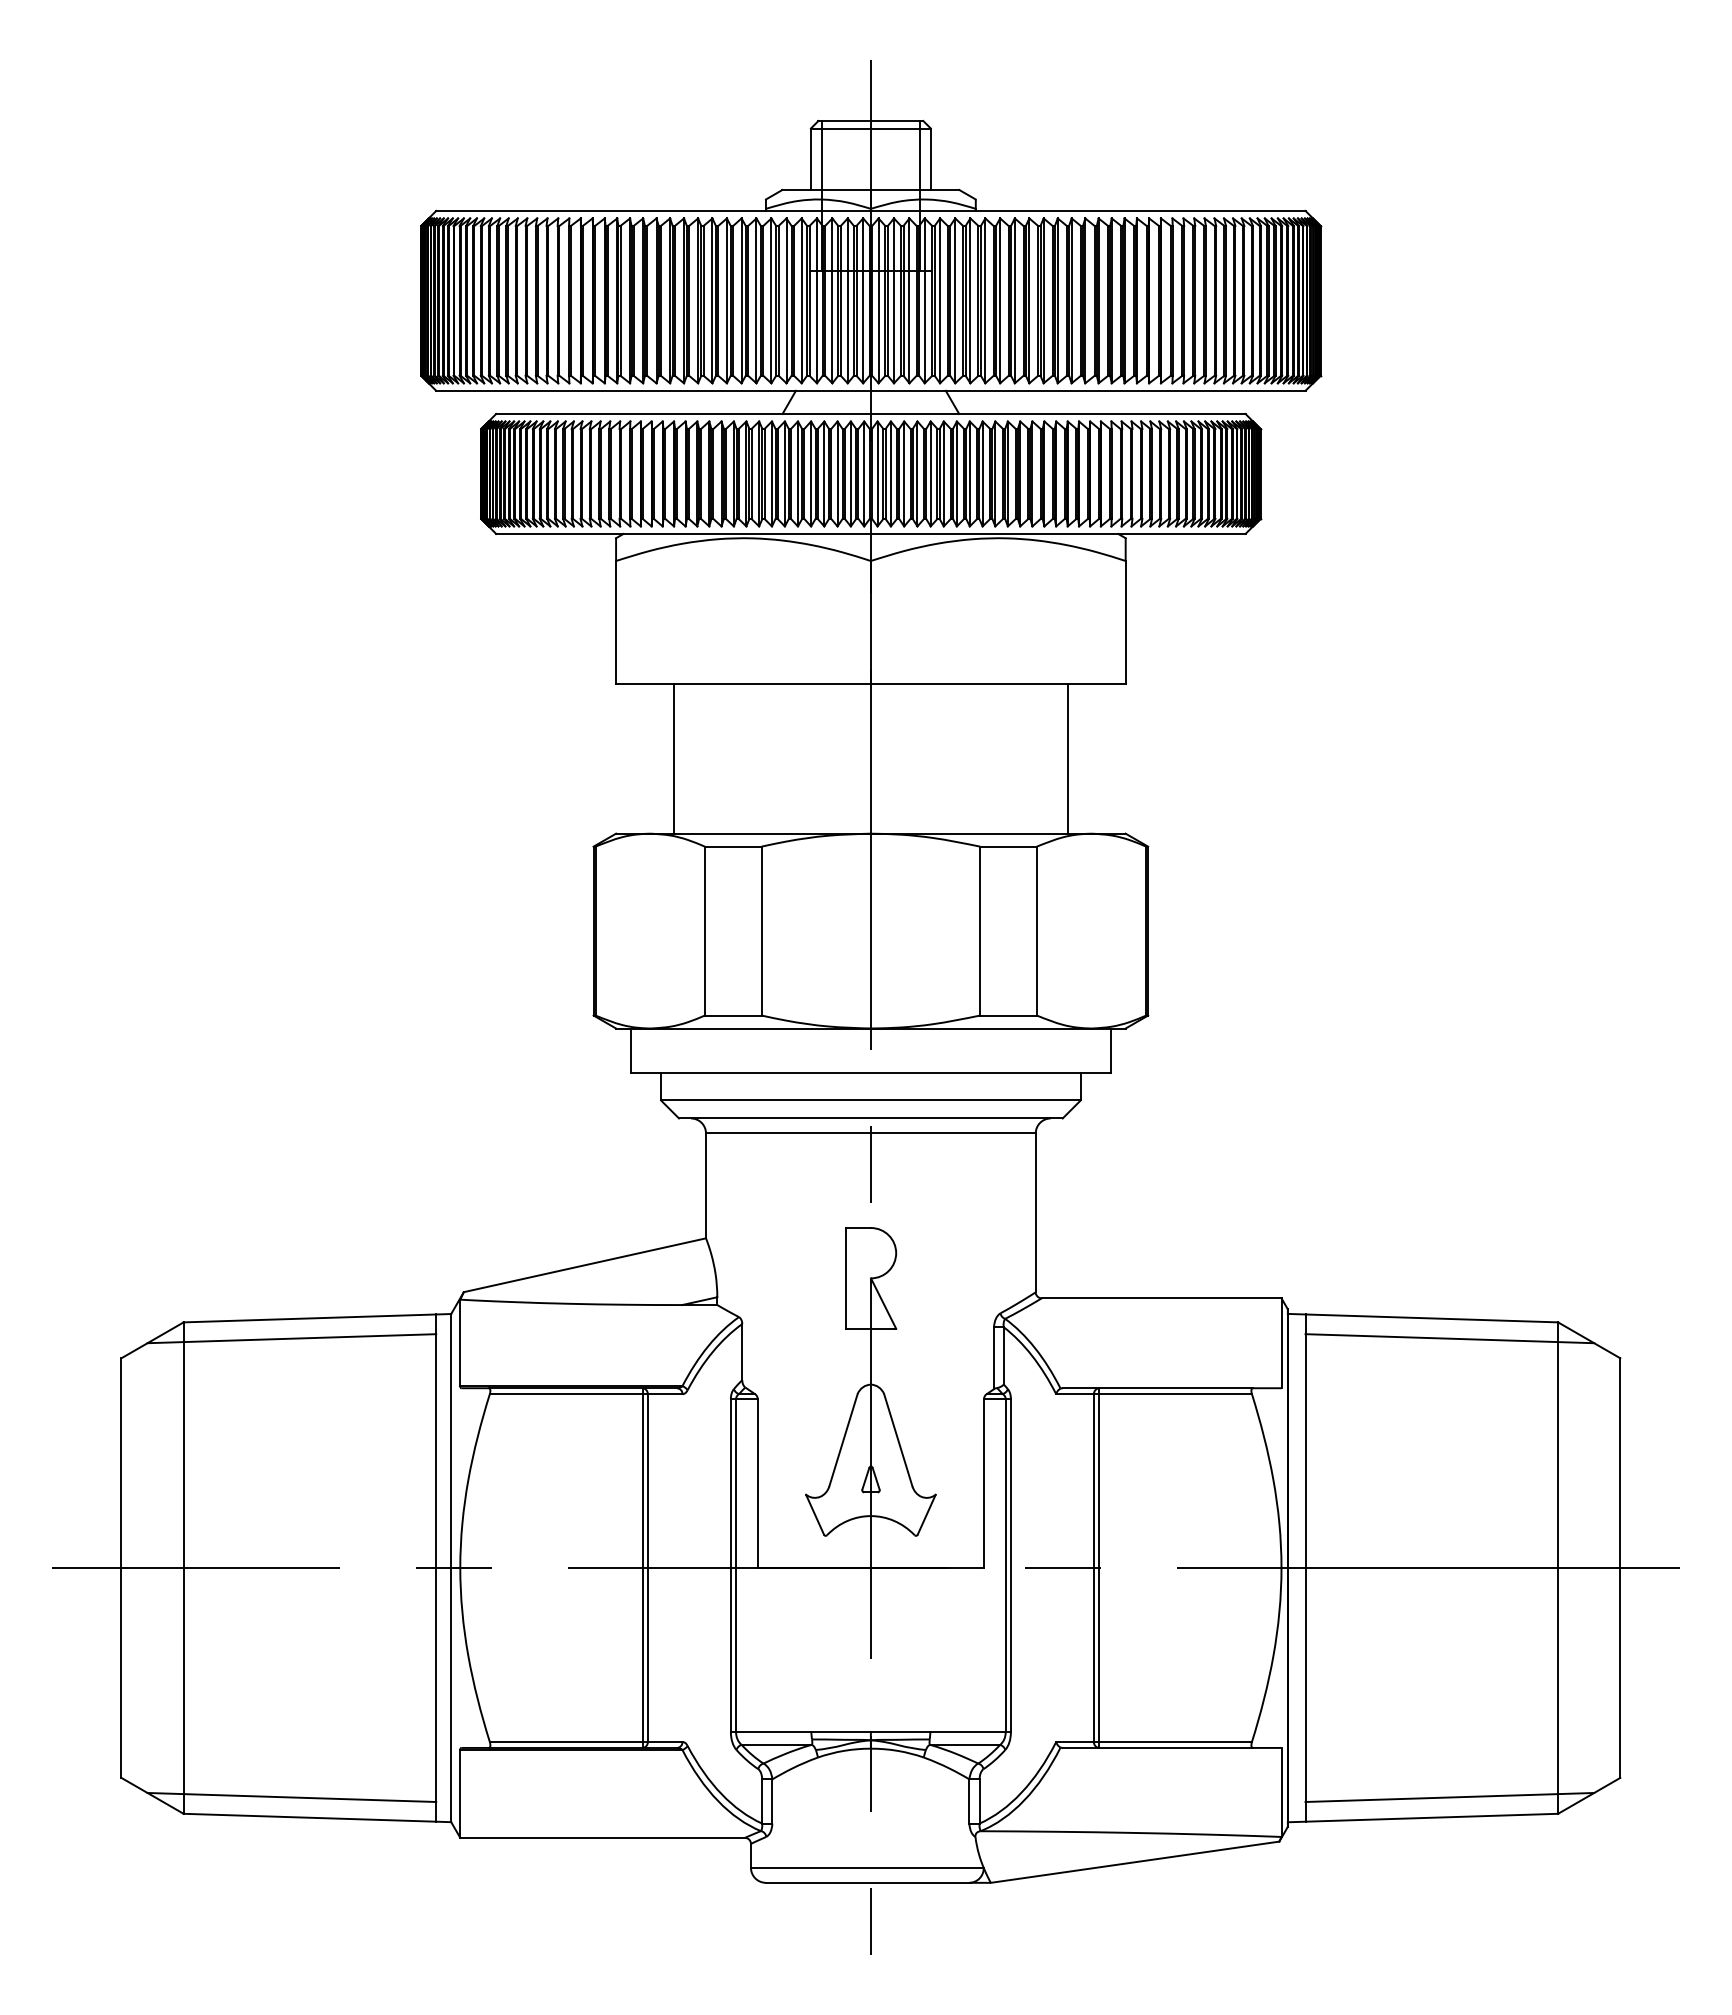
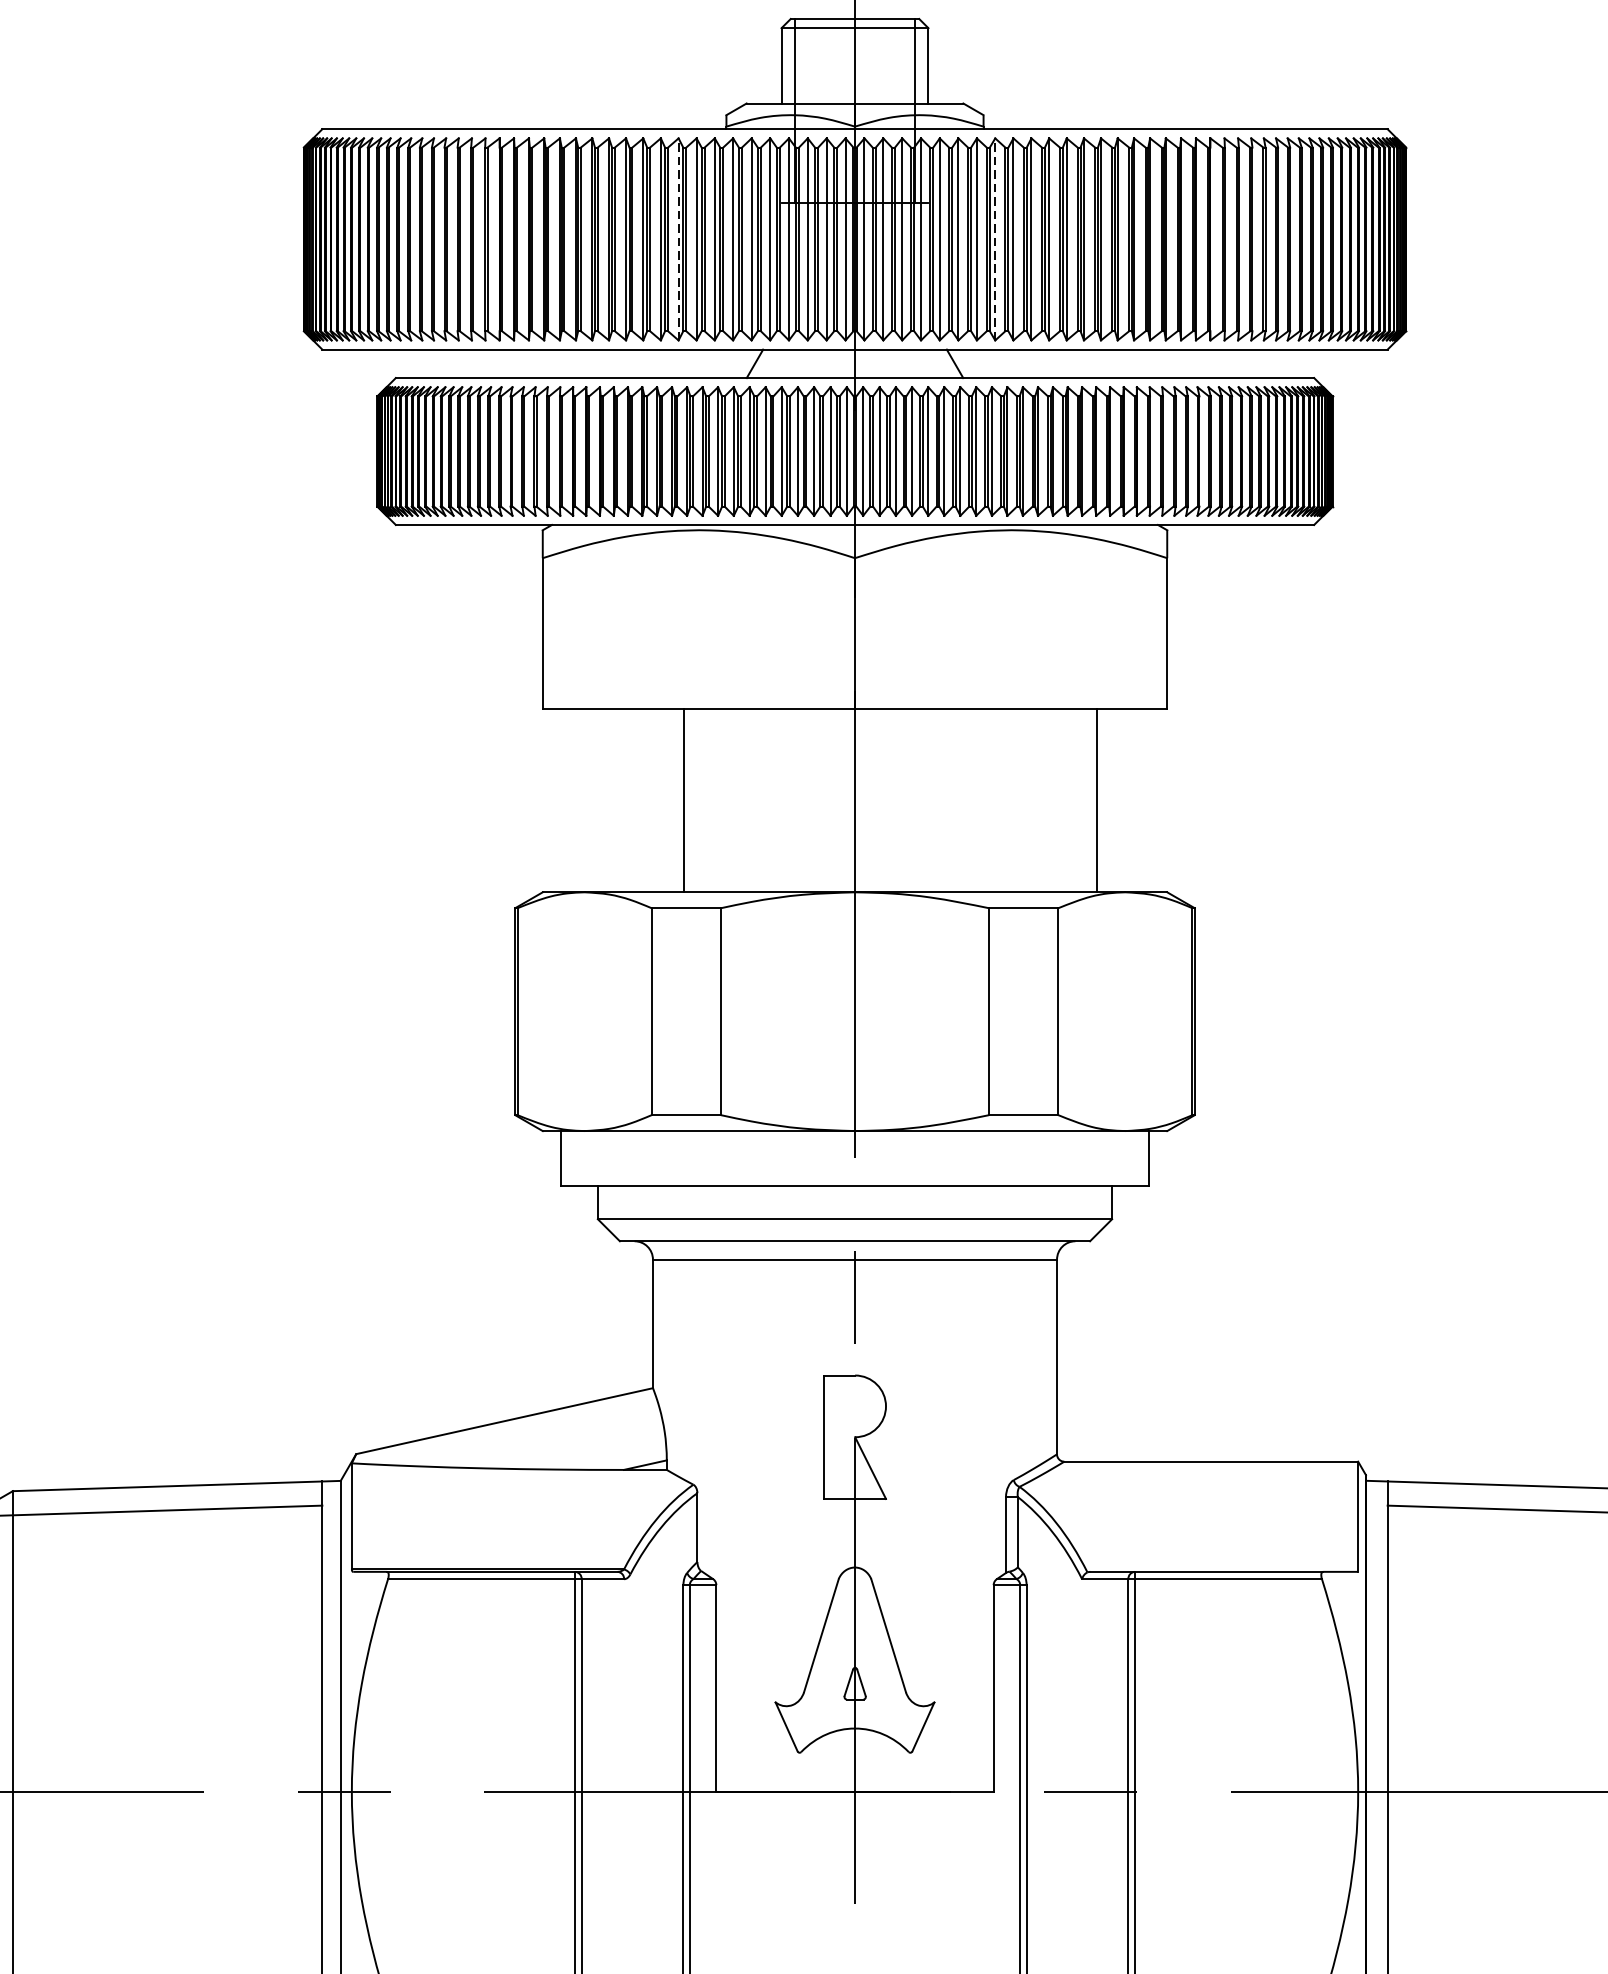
line: (726, 300) -> (678, 238), solid -> dashed
line: (985, 300) -> (995, 238), solid -> dashed
line: (673, 758) -> (684, 800), moved

